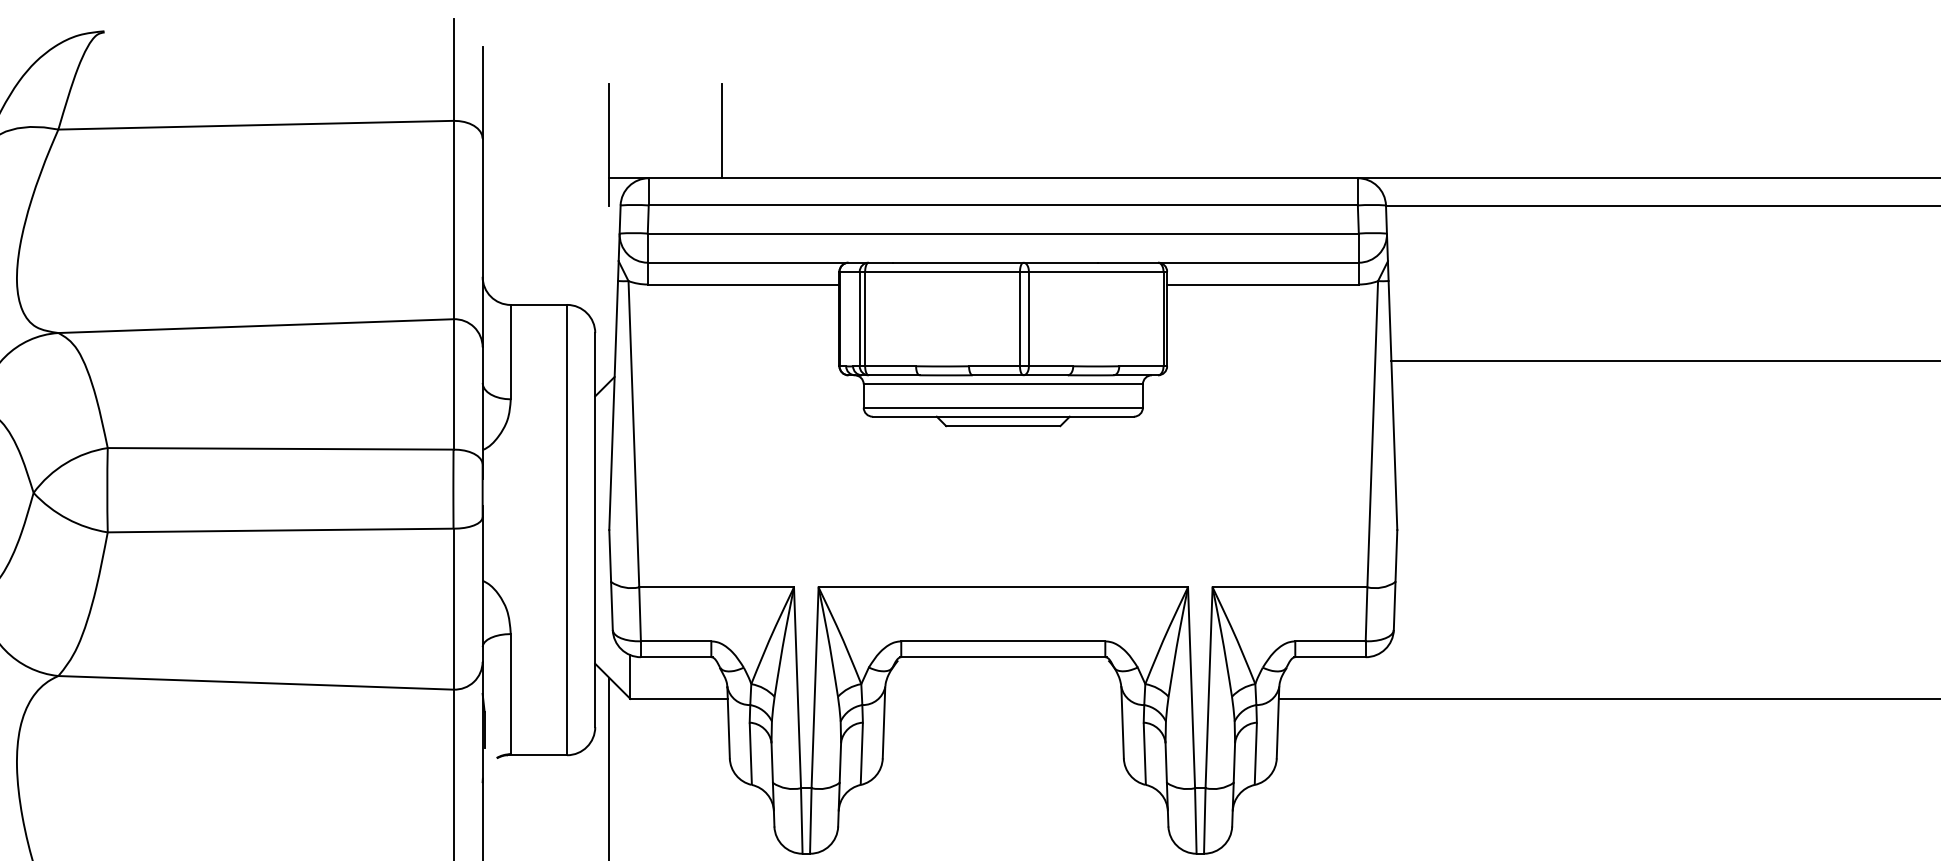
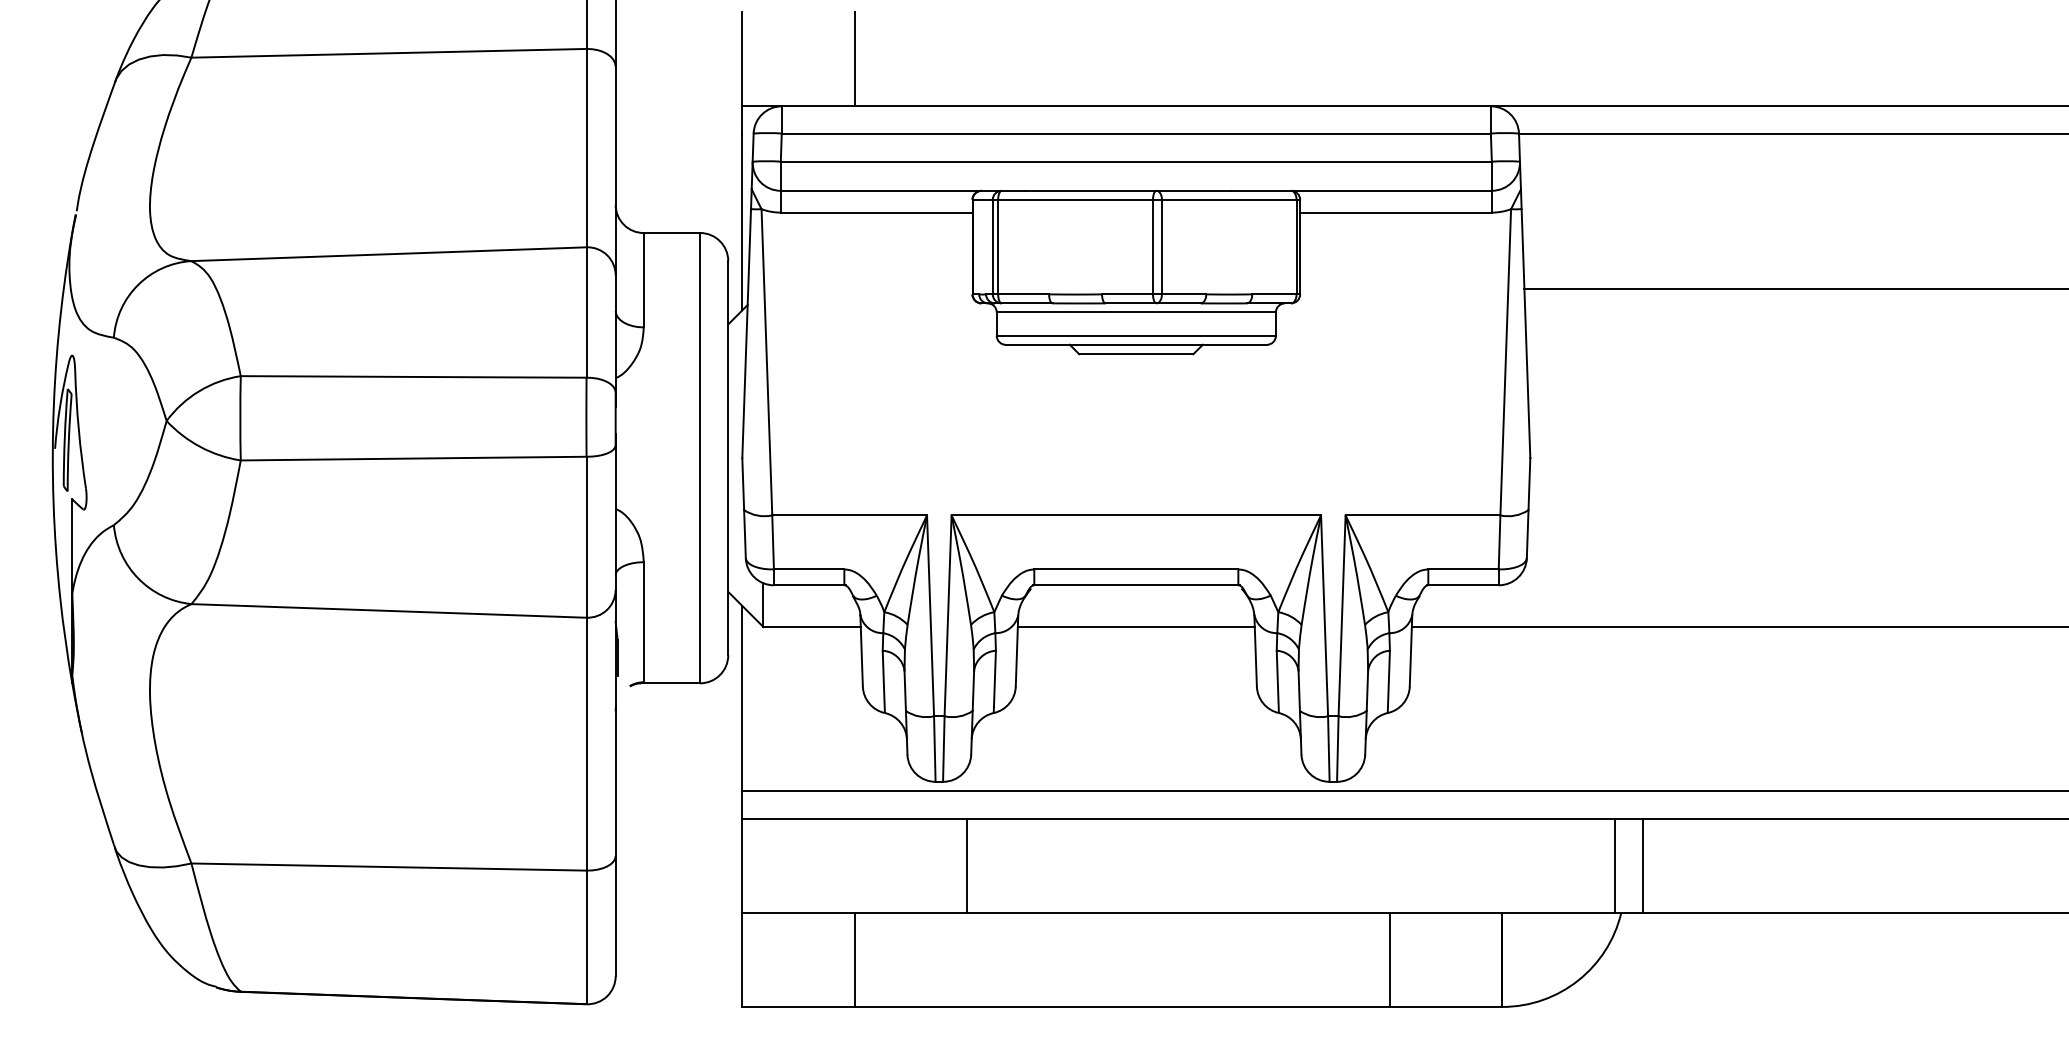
line: (609, 294) -> (742, 222), added
line: (1002, 699) -> (1135, 627), added

